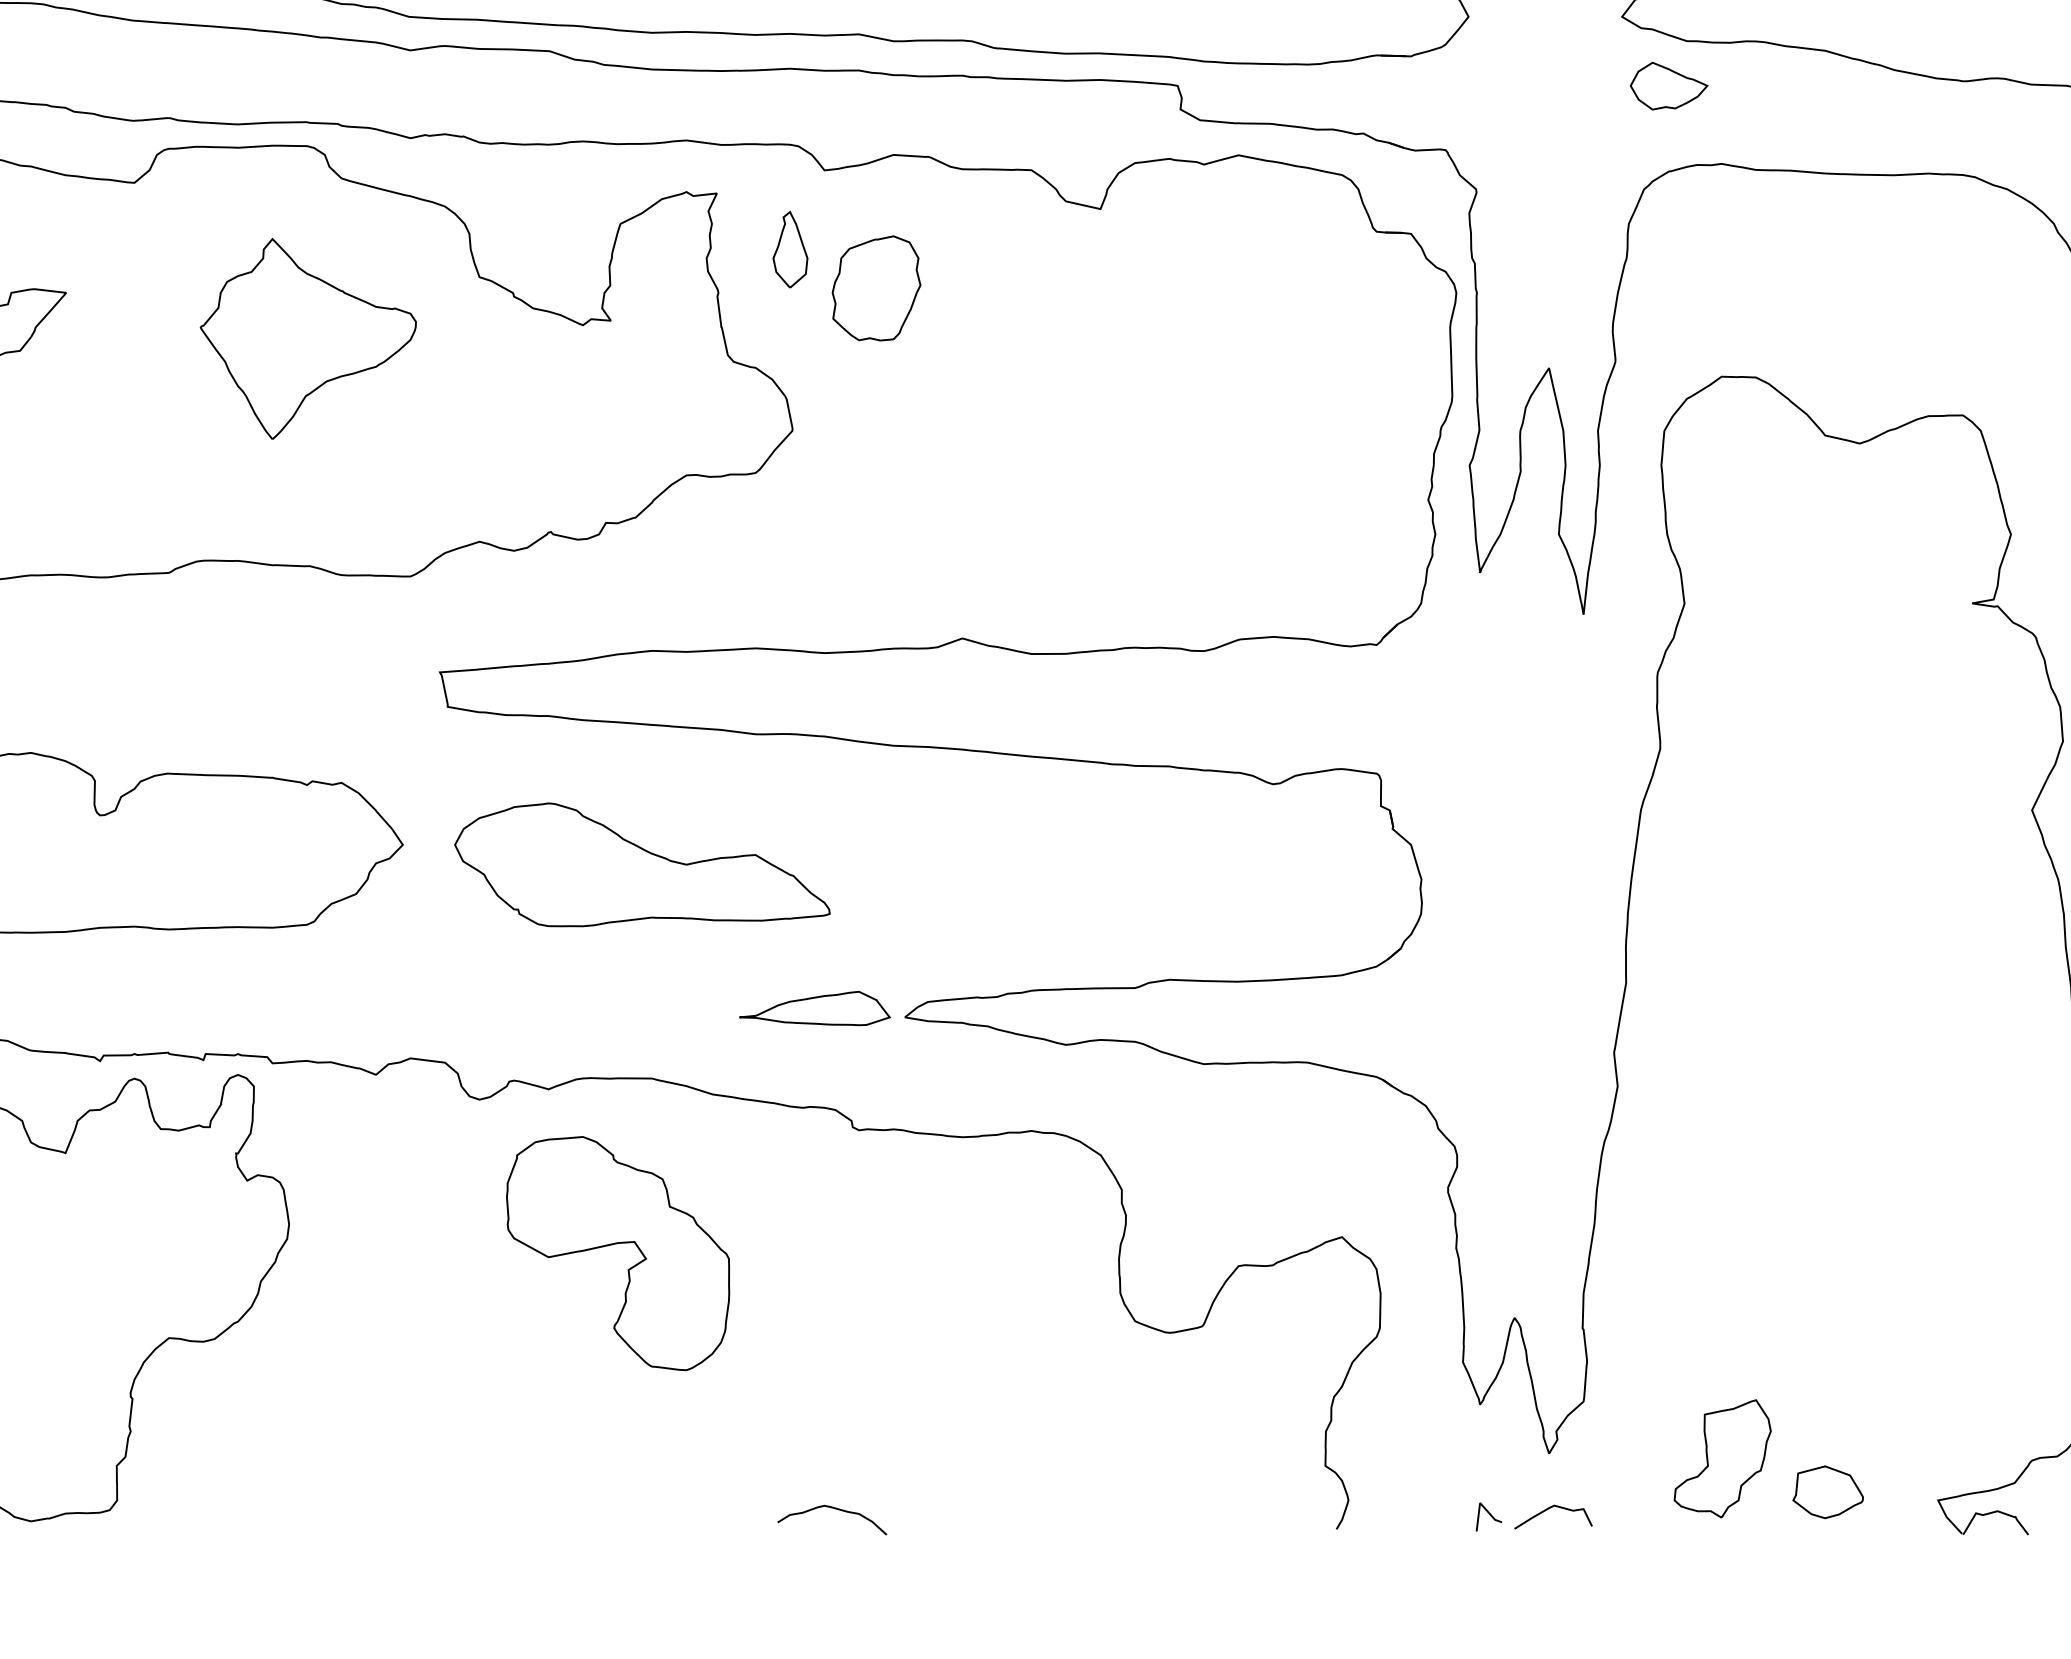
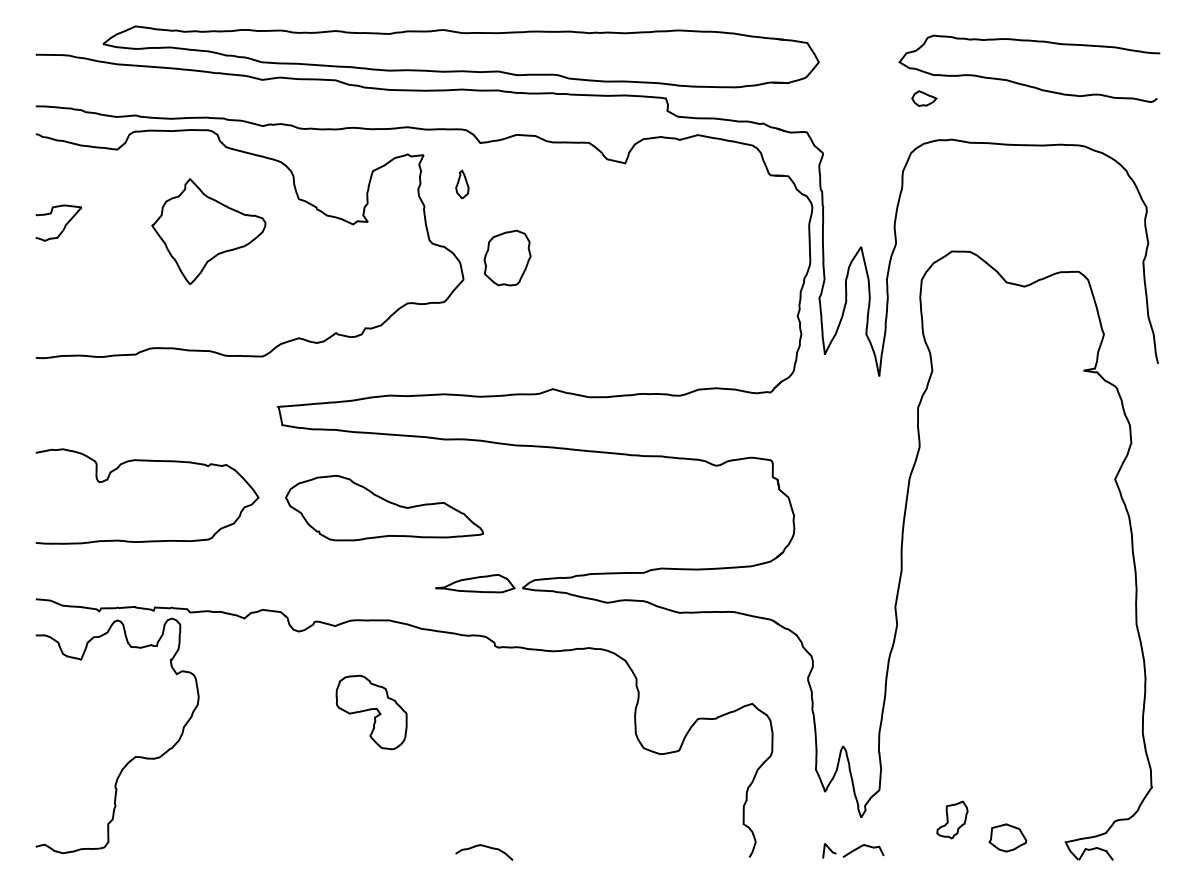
part: (1669, 85) -> (924, 98), size x0.6
part: (790, 249) -> (462, 184), size x0.7
part: (876, 287) -> (507, 257), moved
part: (617, 1253) -> (371, 712), size x0.6
part: (1722, 1457) -> (952, 819), size x0.6

